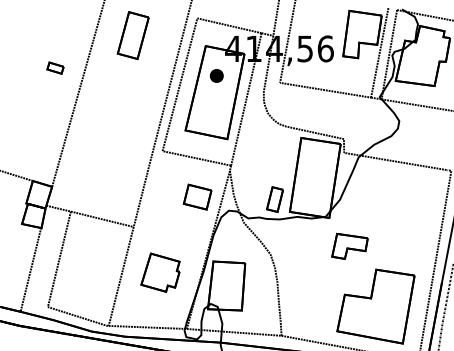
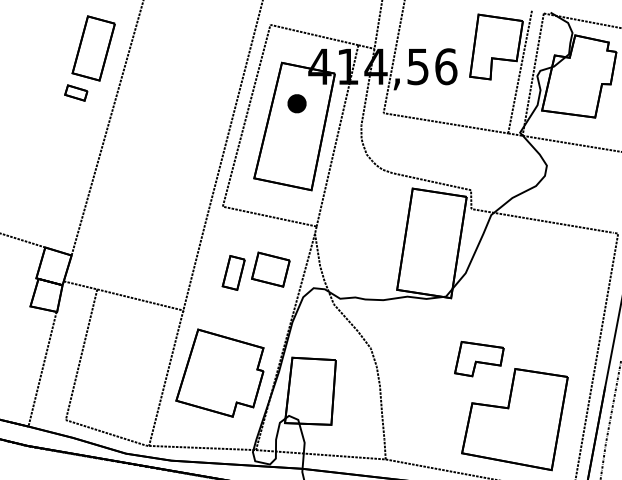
part: (133, 35) -> (93, 48), moved
part: (274, 199) -> (233, 272), moved
part: (350, 246) -> (479, 359), moved
part: (160, 272) -> (219, 372), size x1.67

